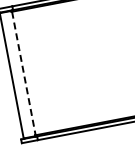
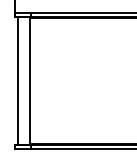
line: (24, 73) -> (30, 81), dashed -> solid

